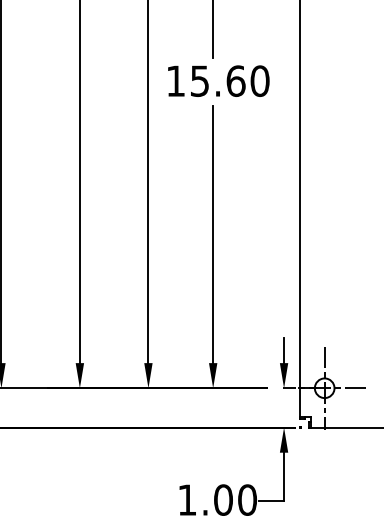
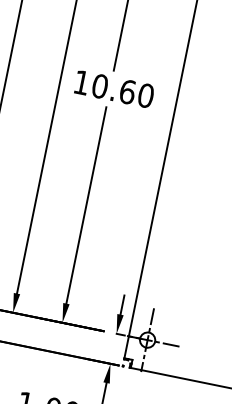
text: (199, 80) -> (99, 85), 15.60 -> 10.60

